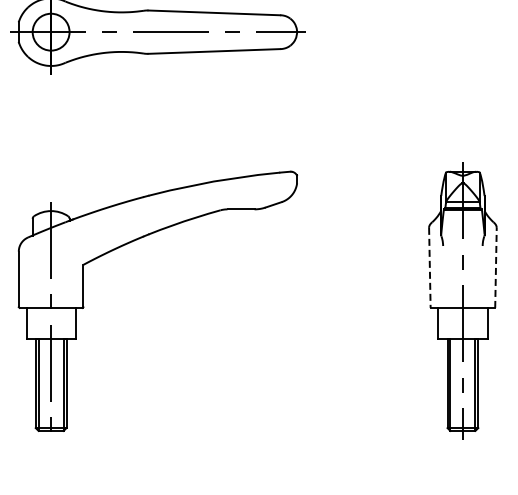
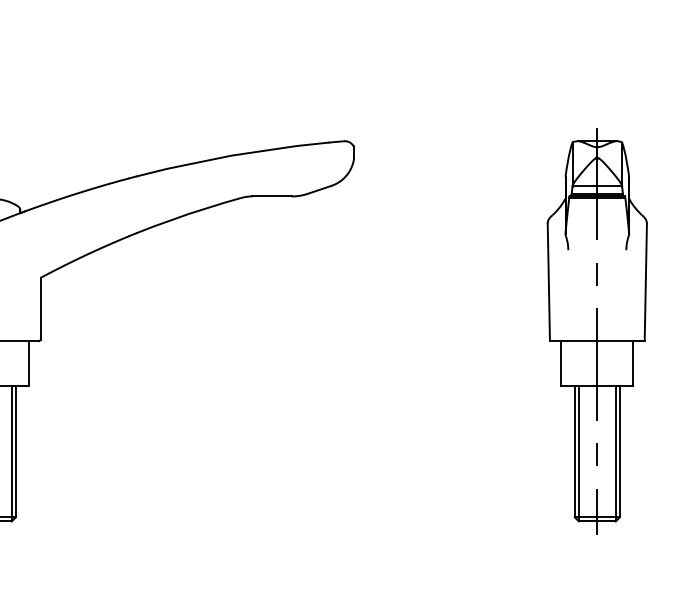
line: (495, 267) -> (645, 281), dashed -> solid
line: (429, 268) -> (548, 283), dashed -> solid

